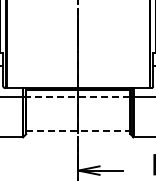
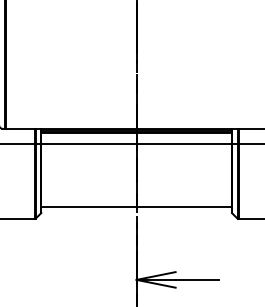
line: (78, 96) -> (136, 144), dashed -> solid
line: (78, 130) -> (136, 206), dashed -> solid

